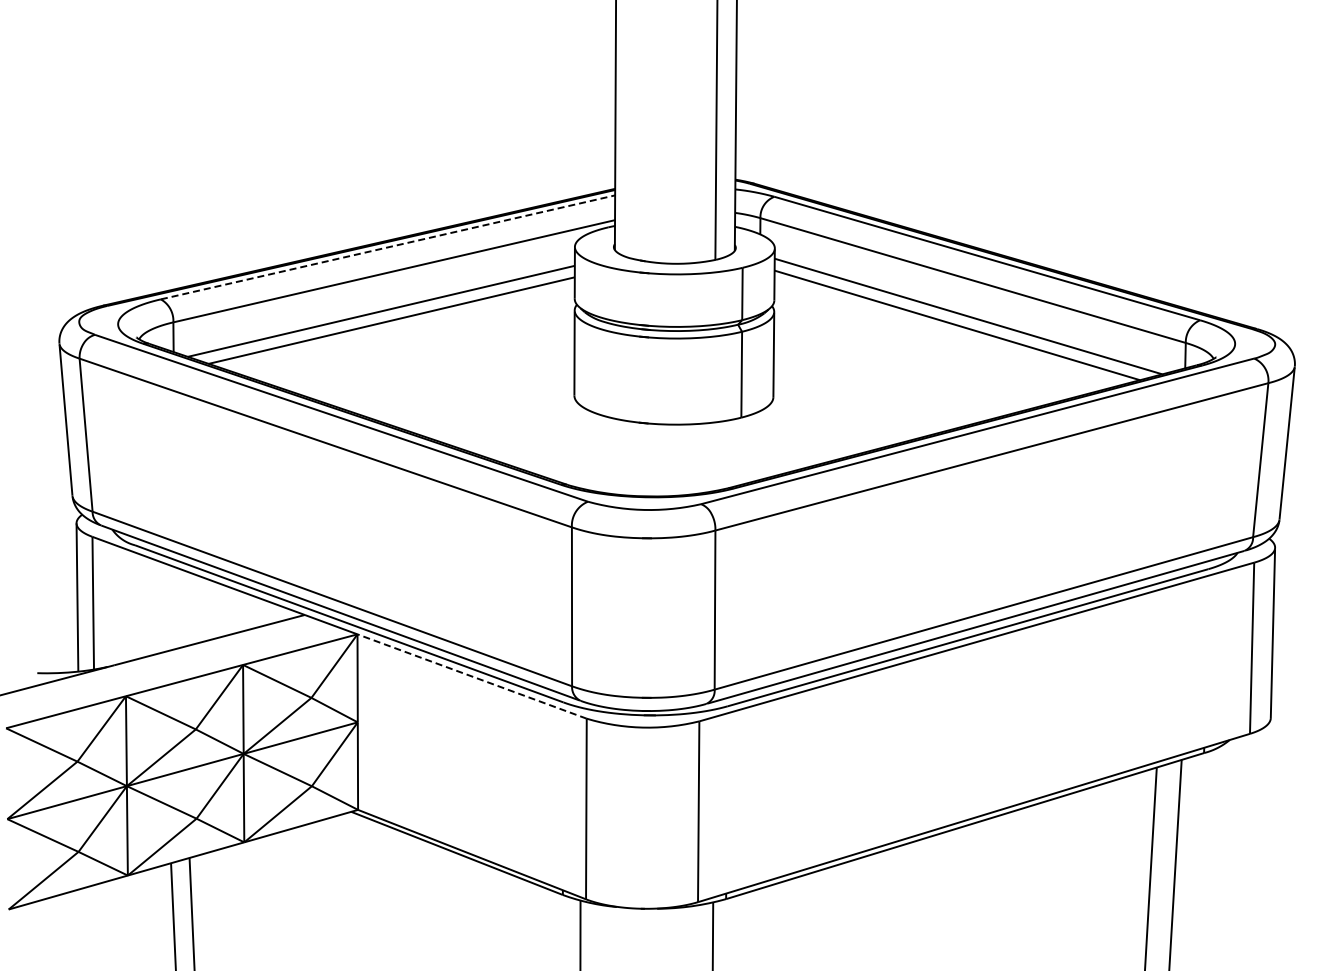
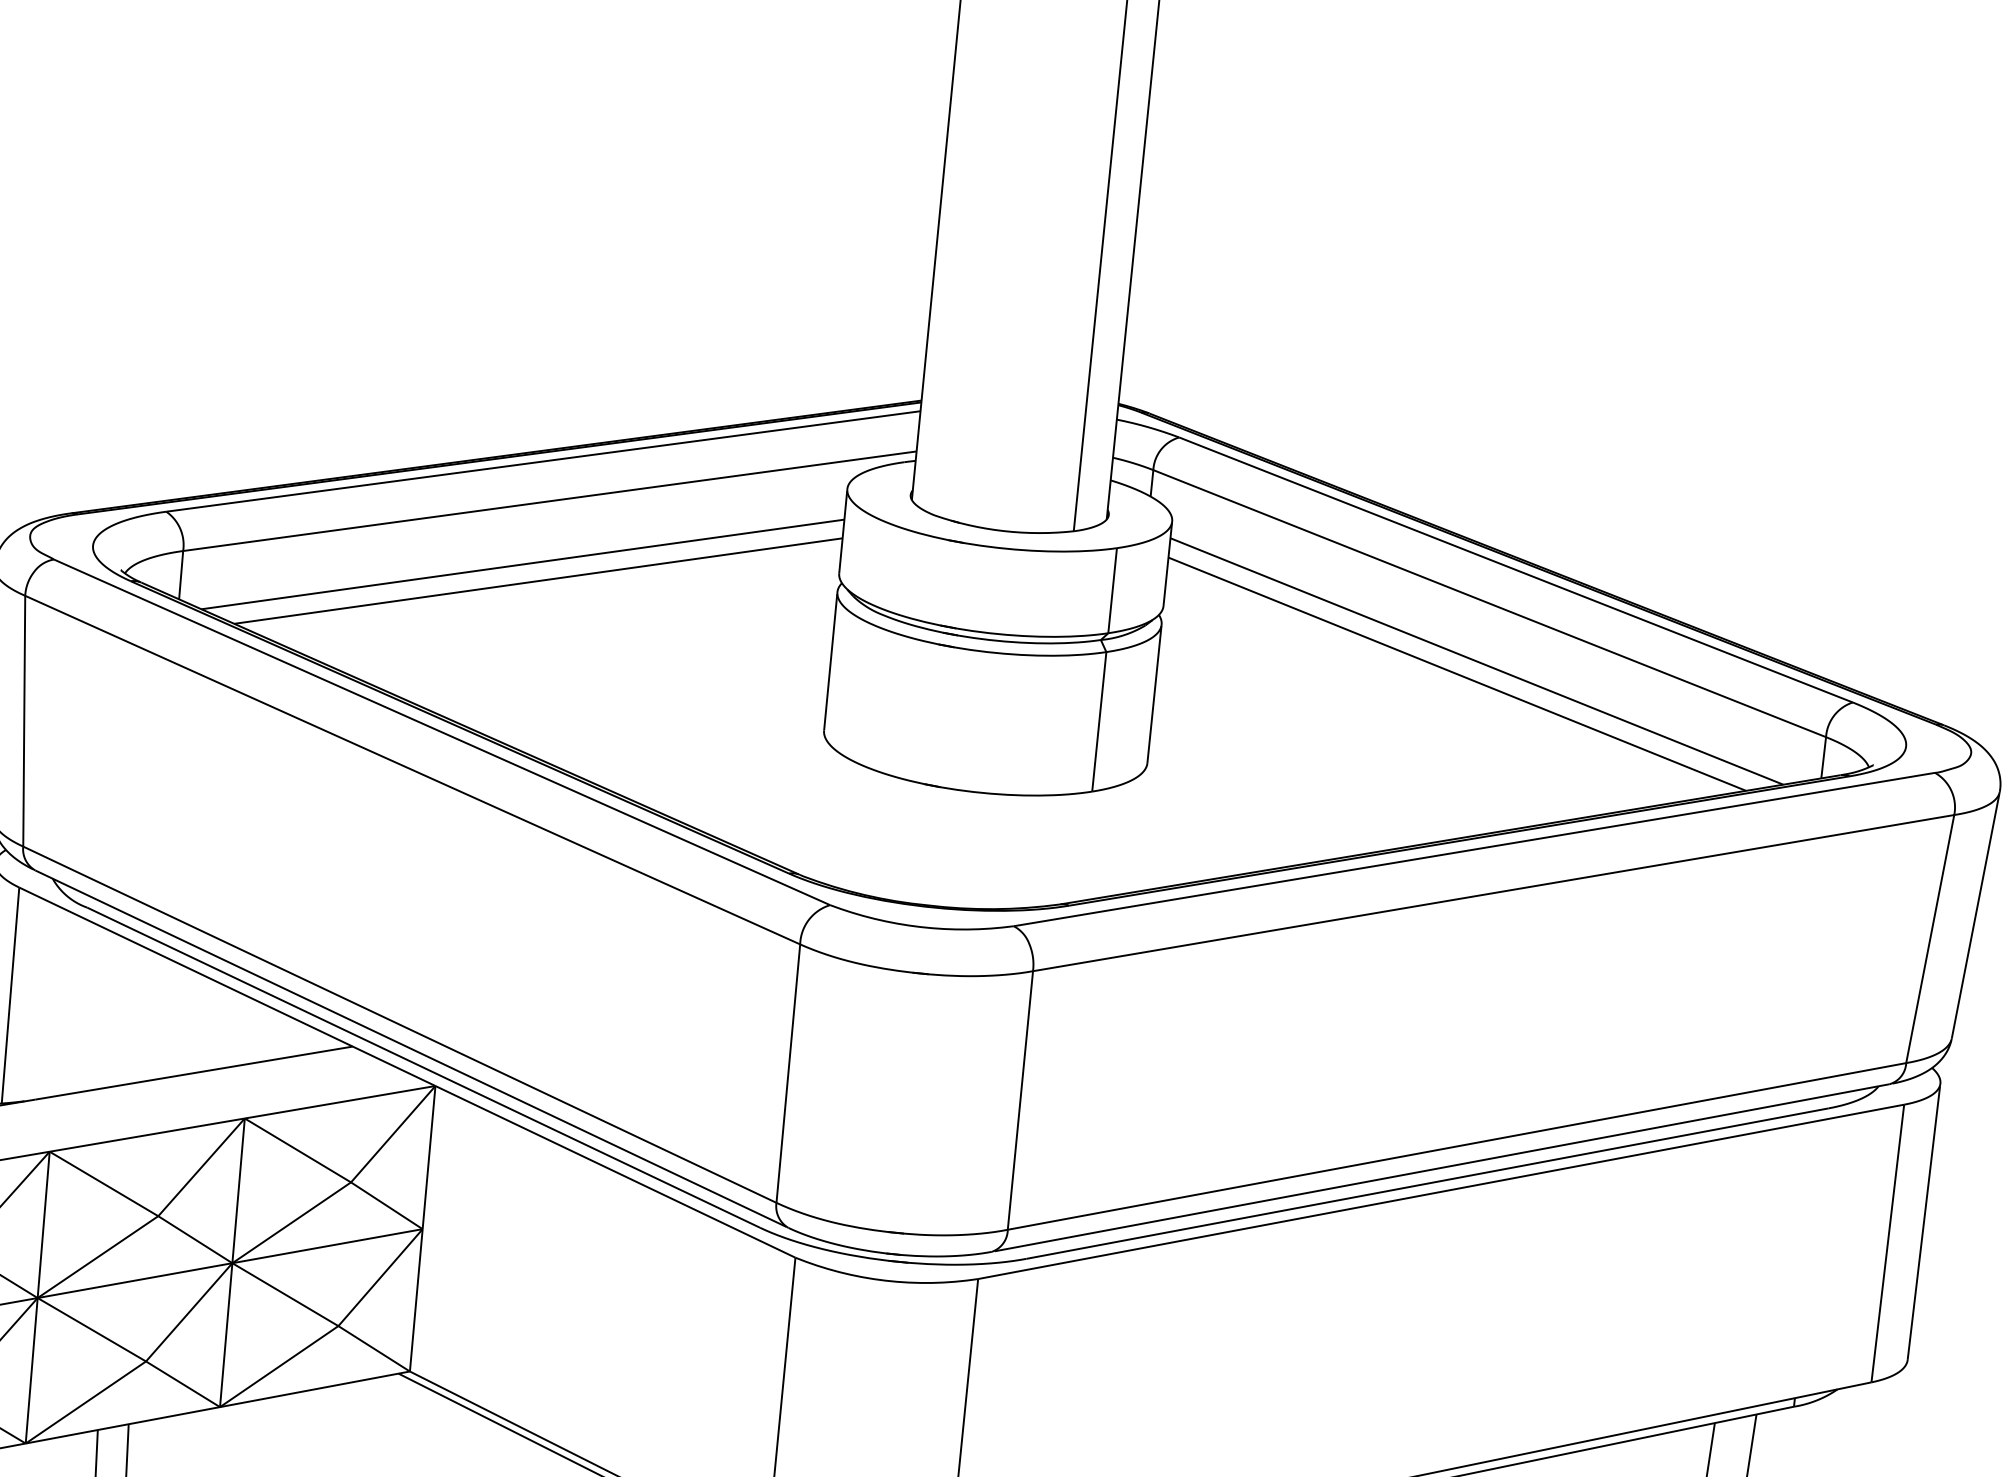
line: (388, 247) -> (544, 461), dashed -> solid
line: (471, 676) -> (614, 1171), dashed -> solid

